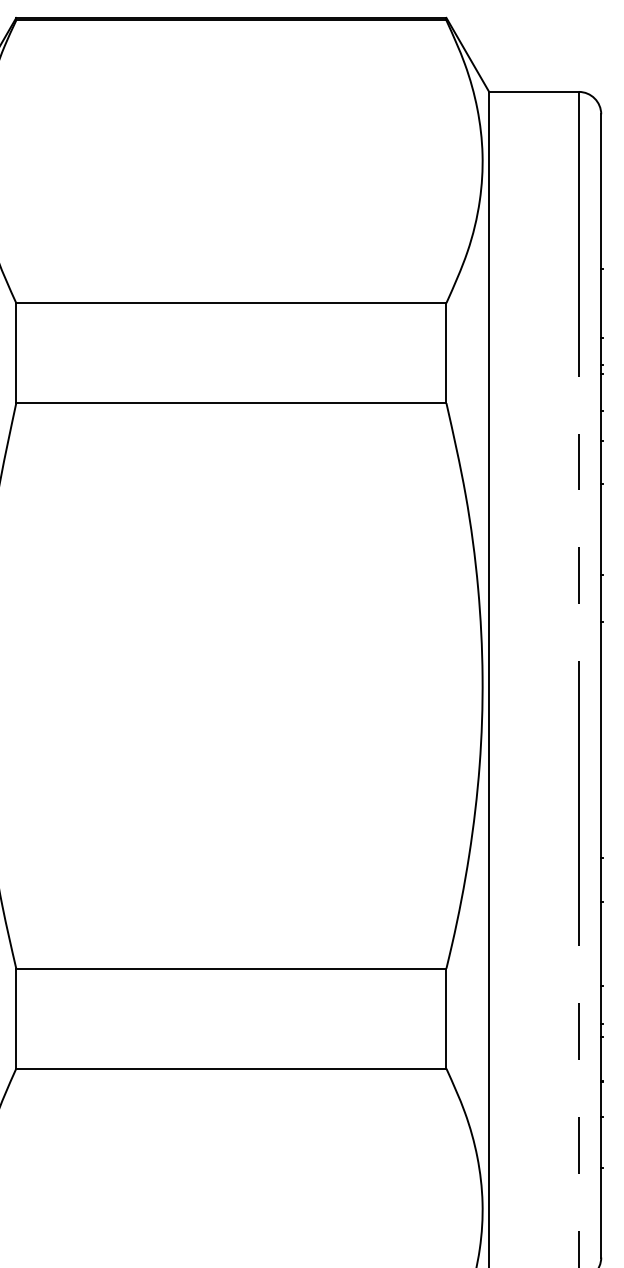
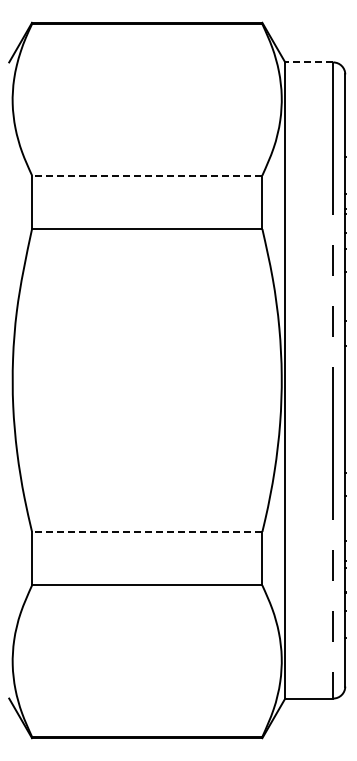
line: (532, 92) -> (308, 62), solid -> dashed
line: (230, 303) -> (146, 175), solid -> dashed
line: (230, 967) -> (146, 531), solid -> dashed

